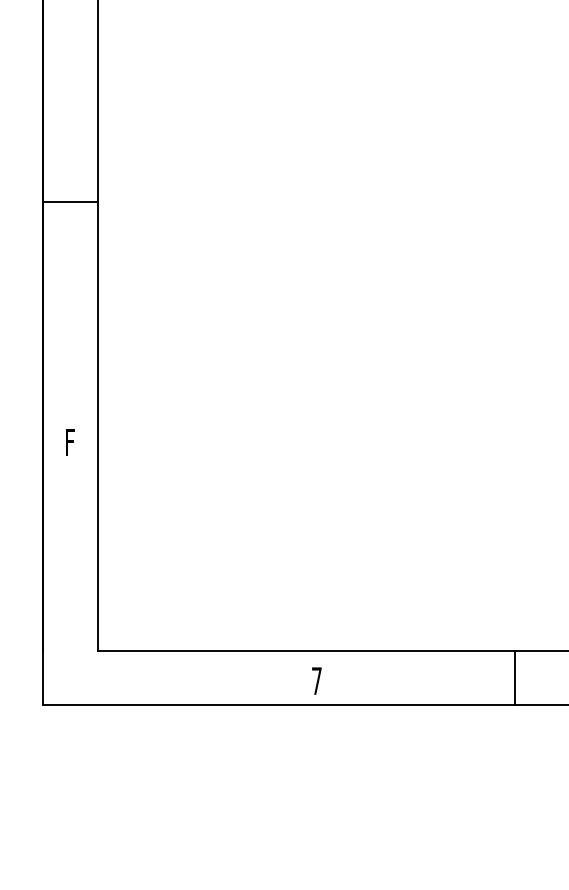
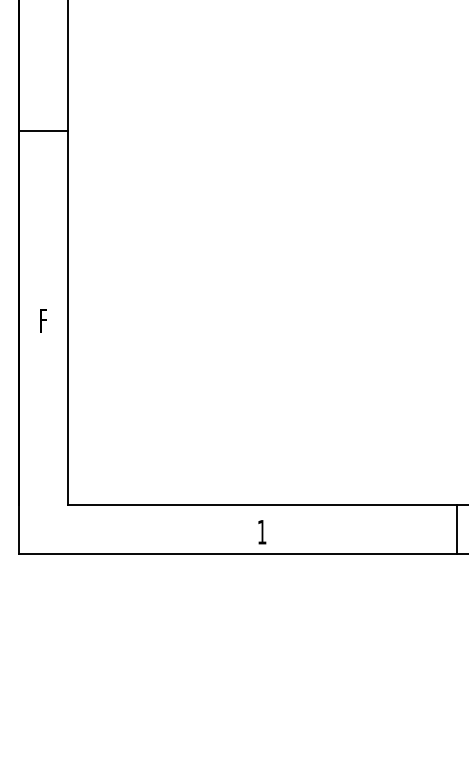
line: (70, 201) -> (43, 130), moved
line: (515, 677) -> (456, 529), moved
text: (316, 680) -> (261, 531), 7 -> 1

